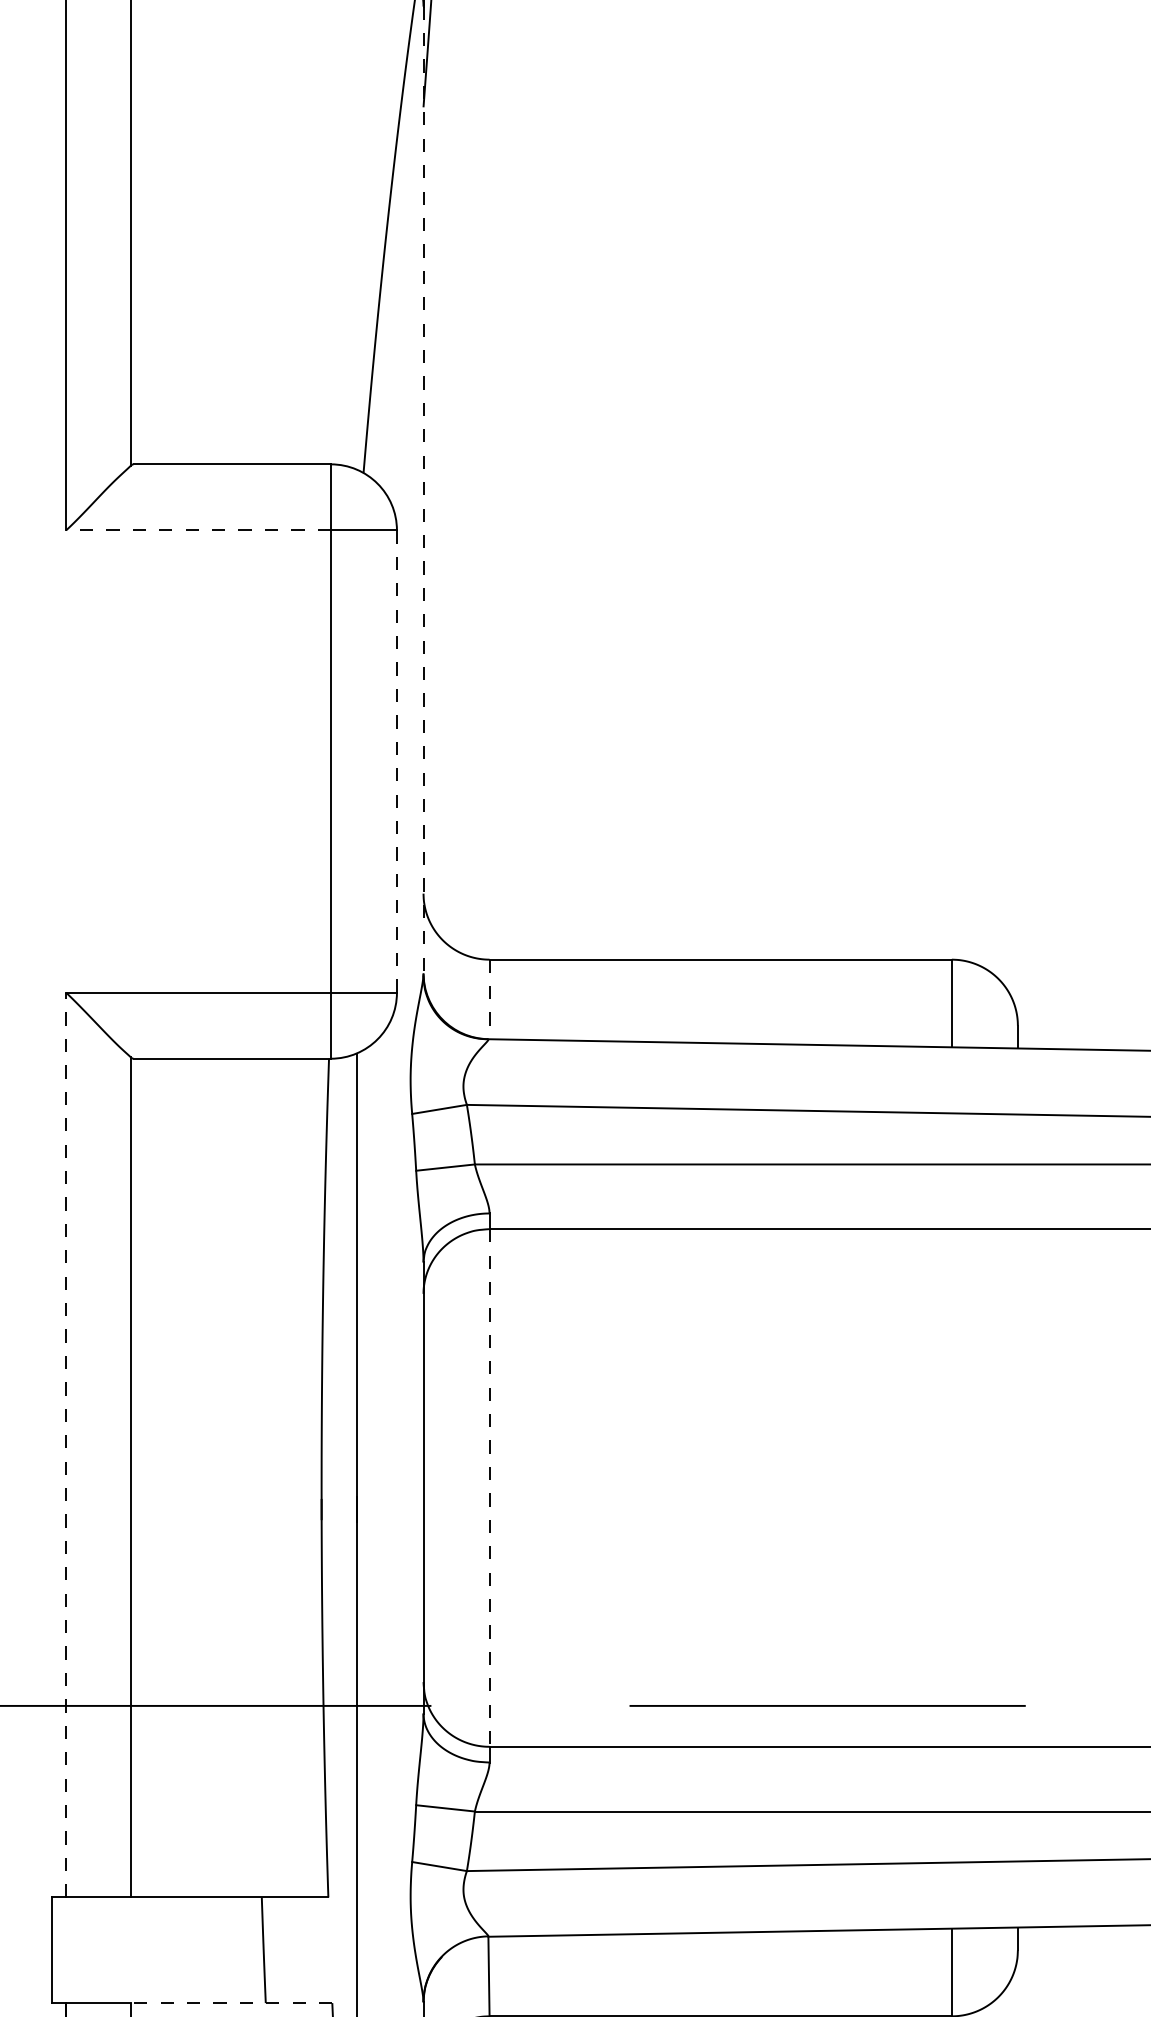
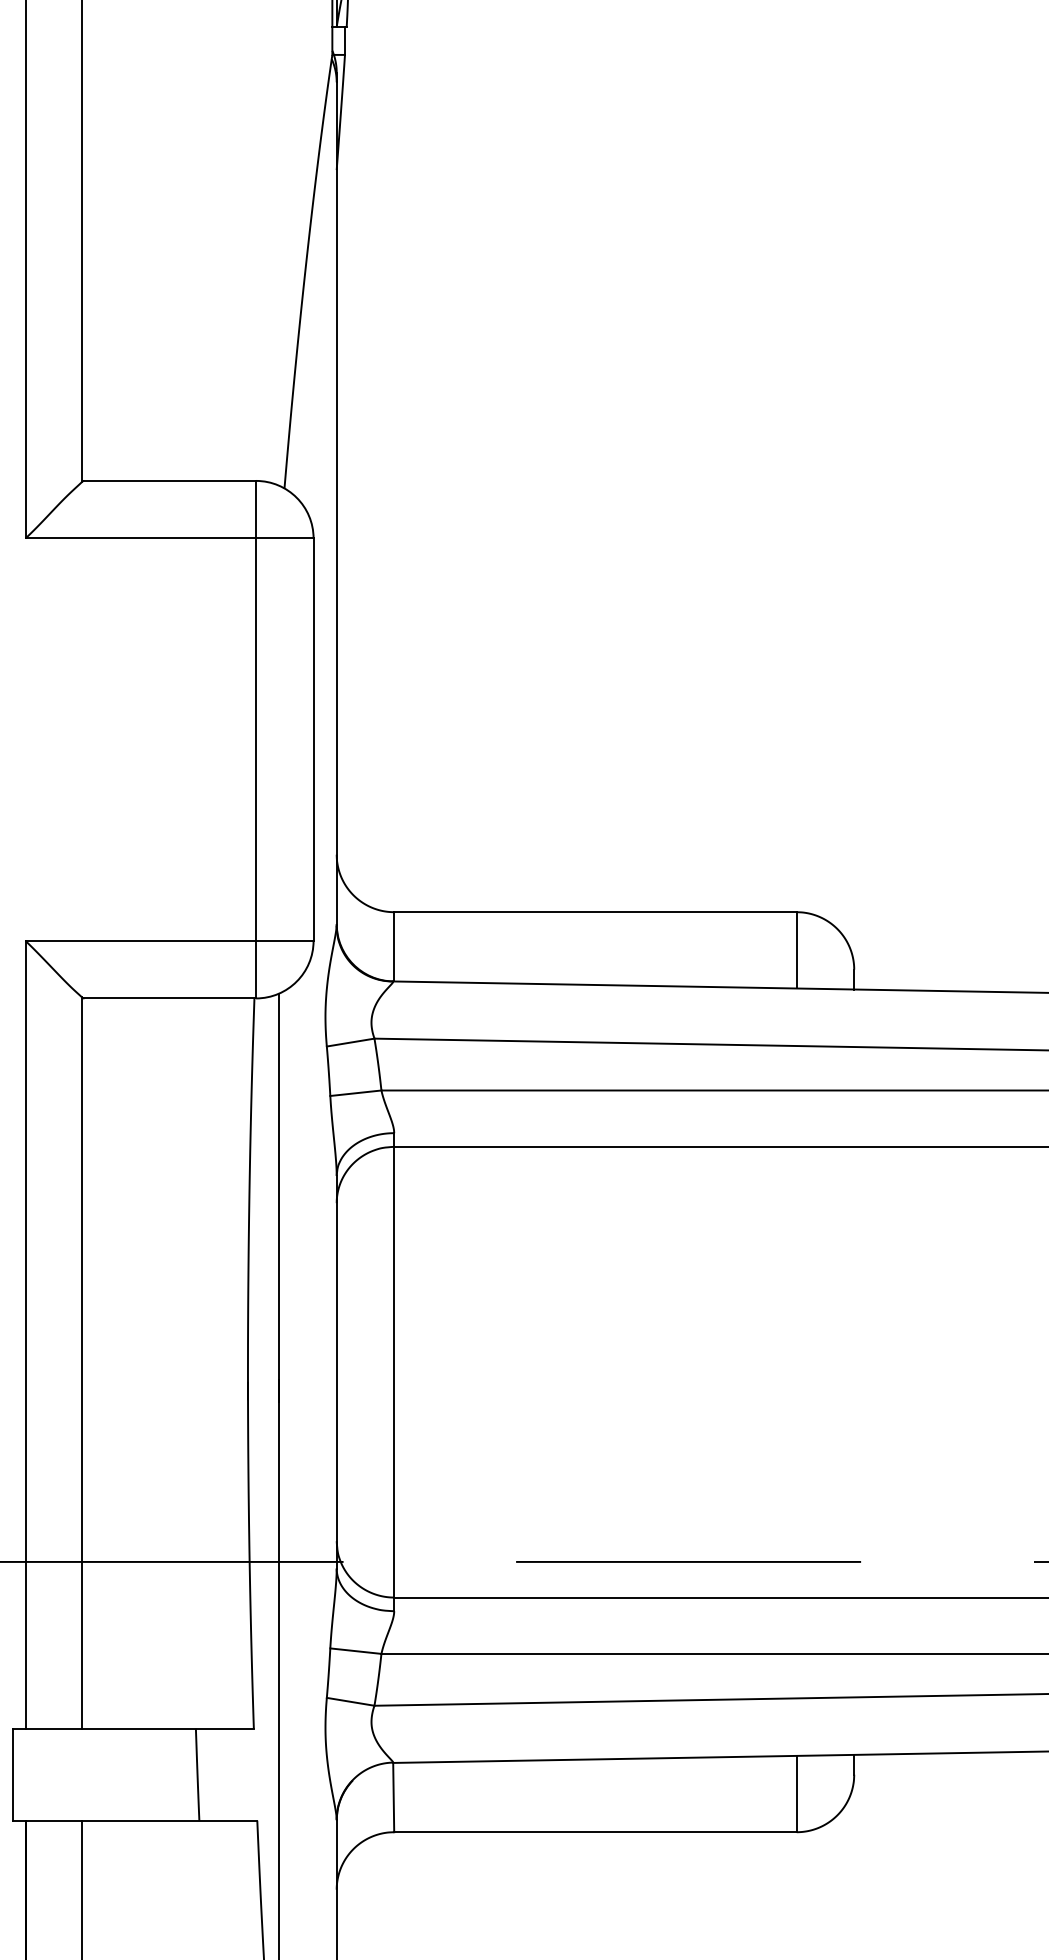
line: (423, 491) -> (336, 504), dashed -> solid
line: (198, 530) -> (140, 538), dashed -> solid
line: (396, 762) -> (313, 740), dashed -> solid
line: (489, 1000) -> (394, 947), dashed -> solid
line: (66, 1444) -> (25, 1334), dashed -> solid
line: (489, 1488) -> (394, 1372), dashed -> solid
line: (231, 2002) -> (169, 1820), dashed -> solid

